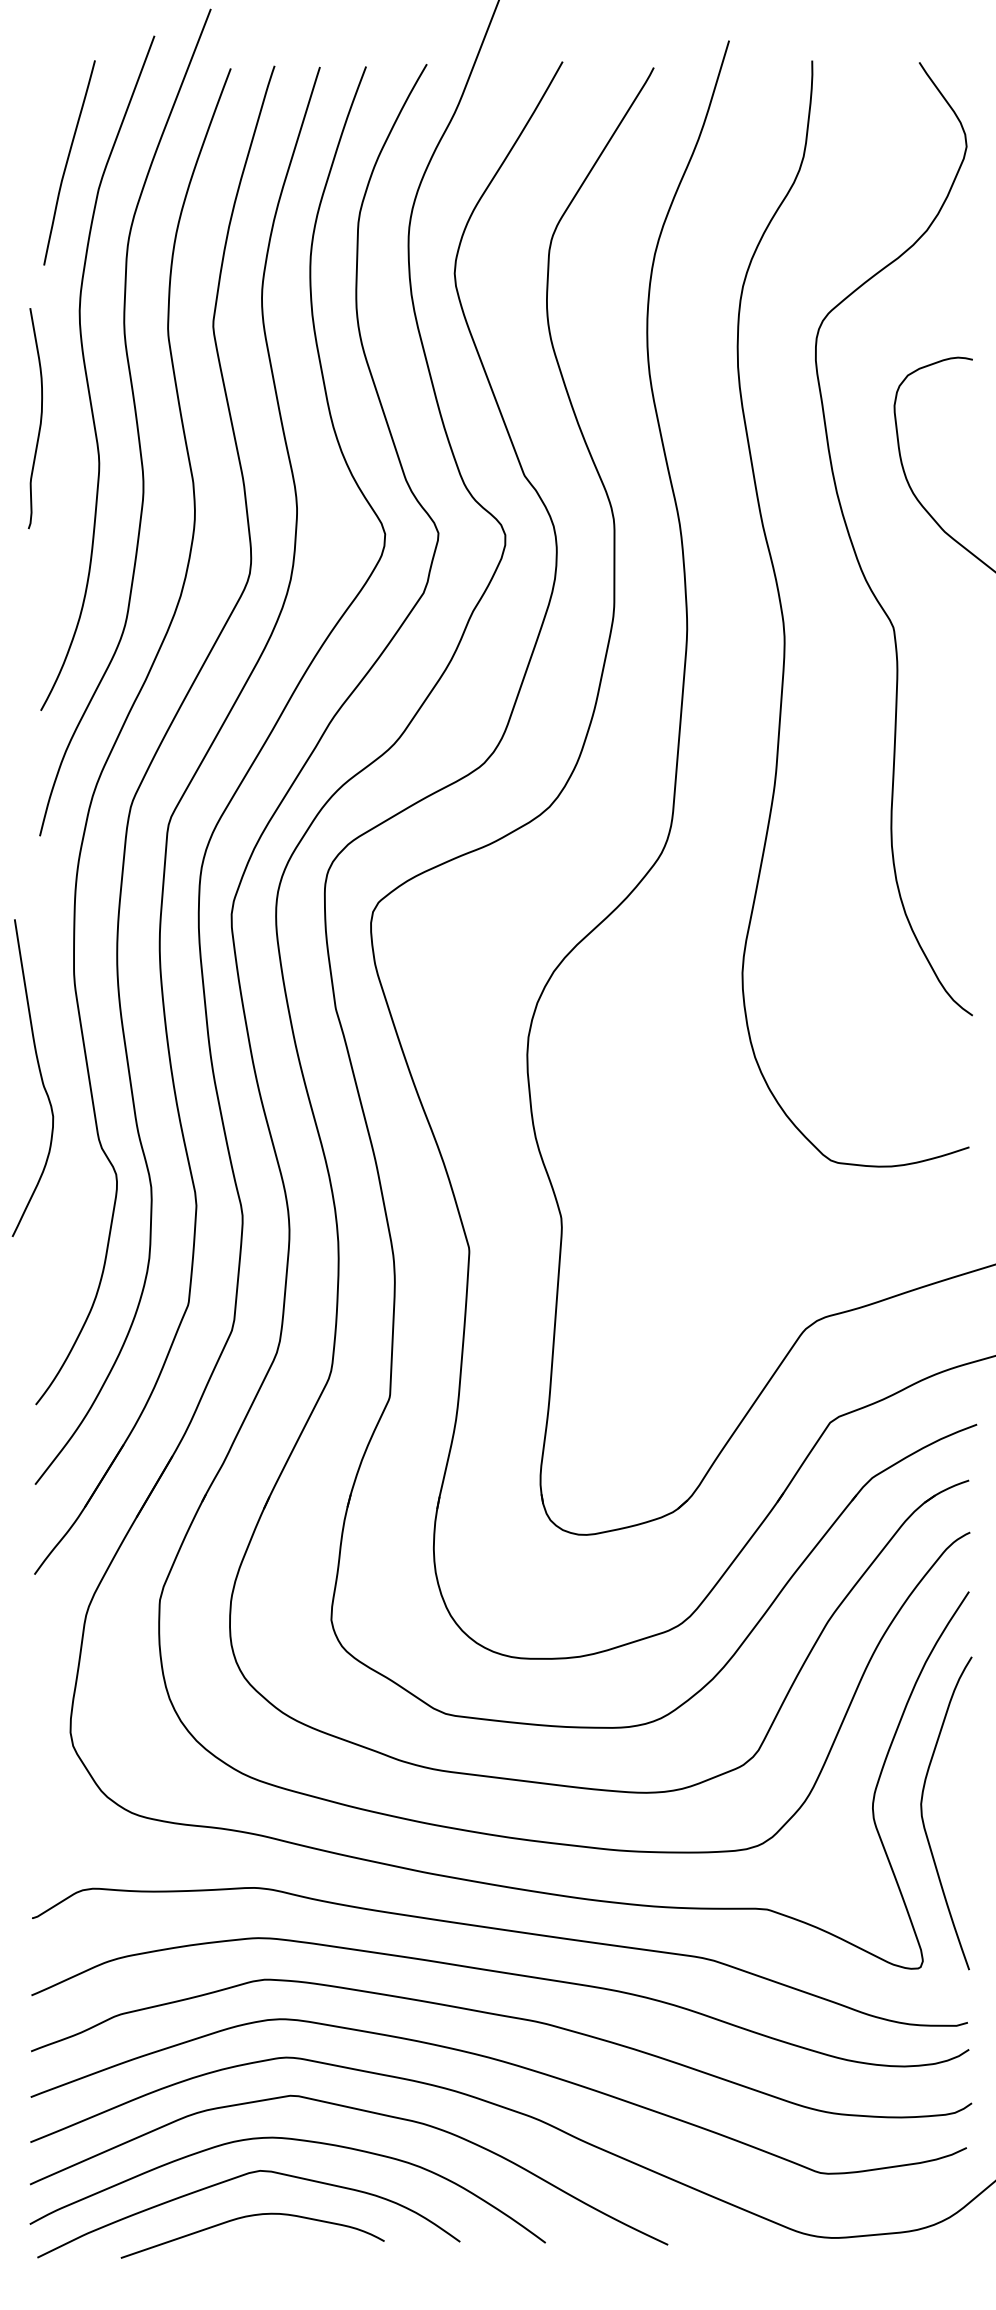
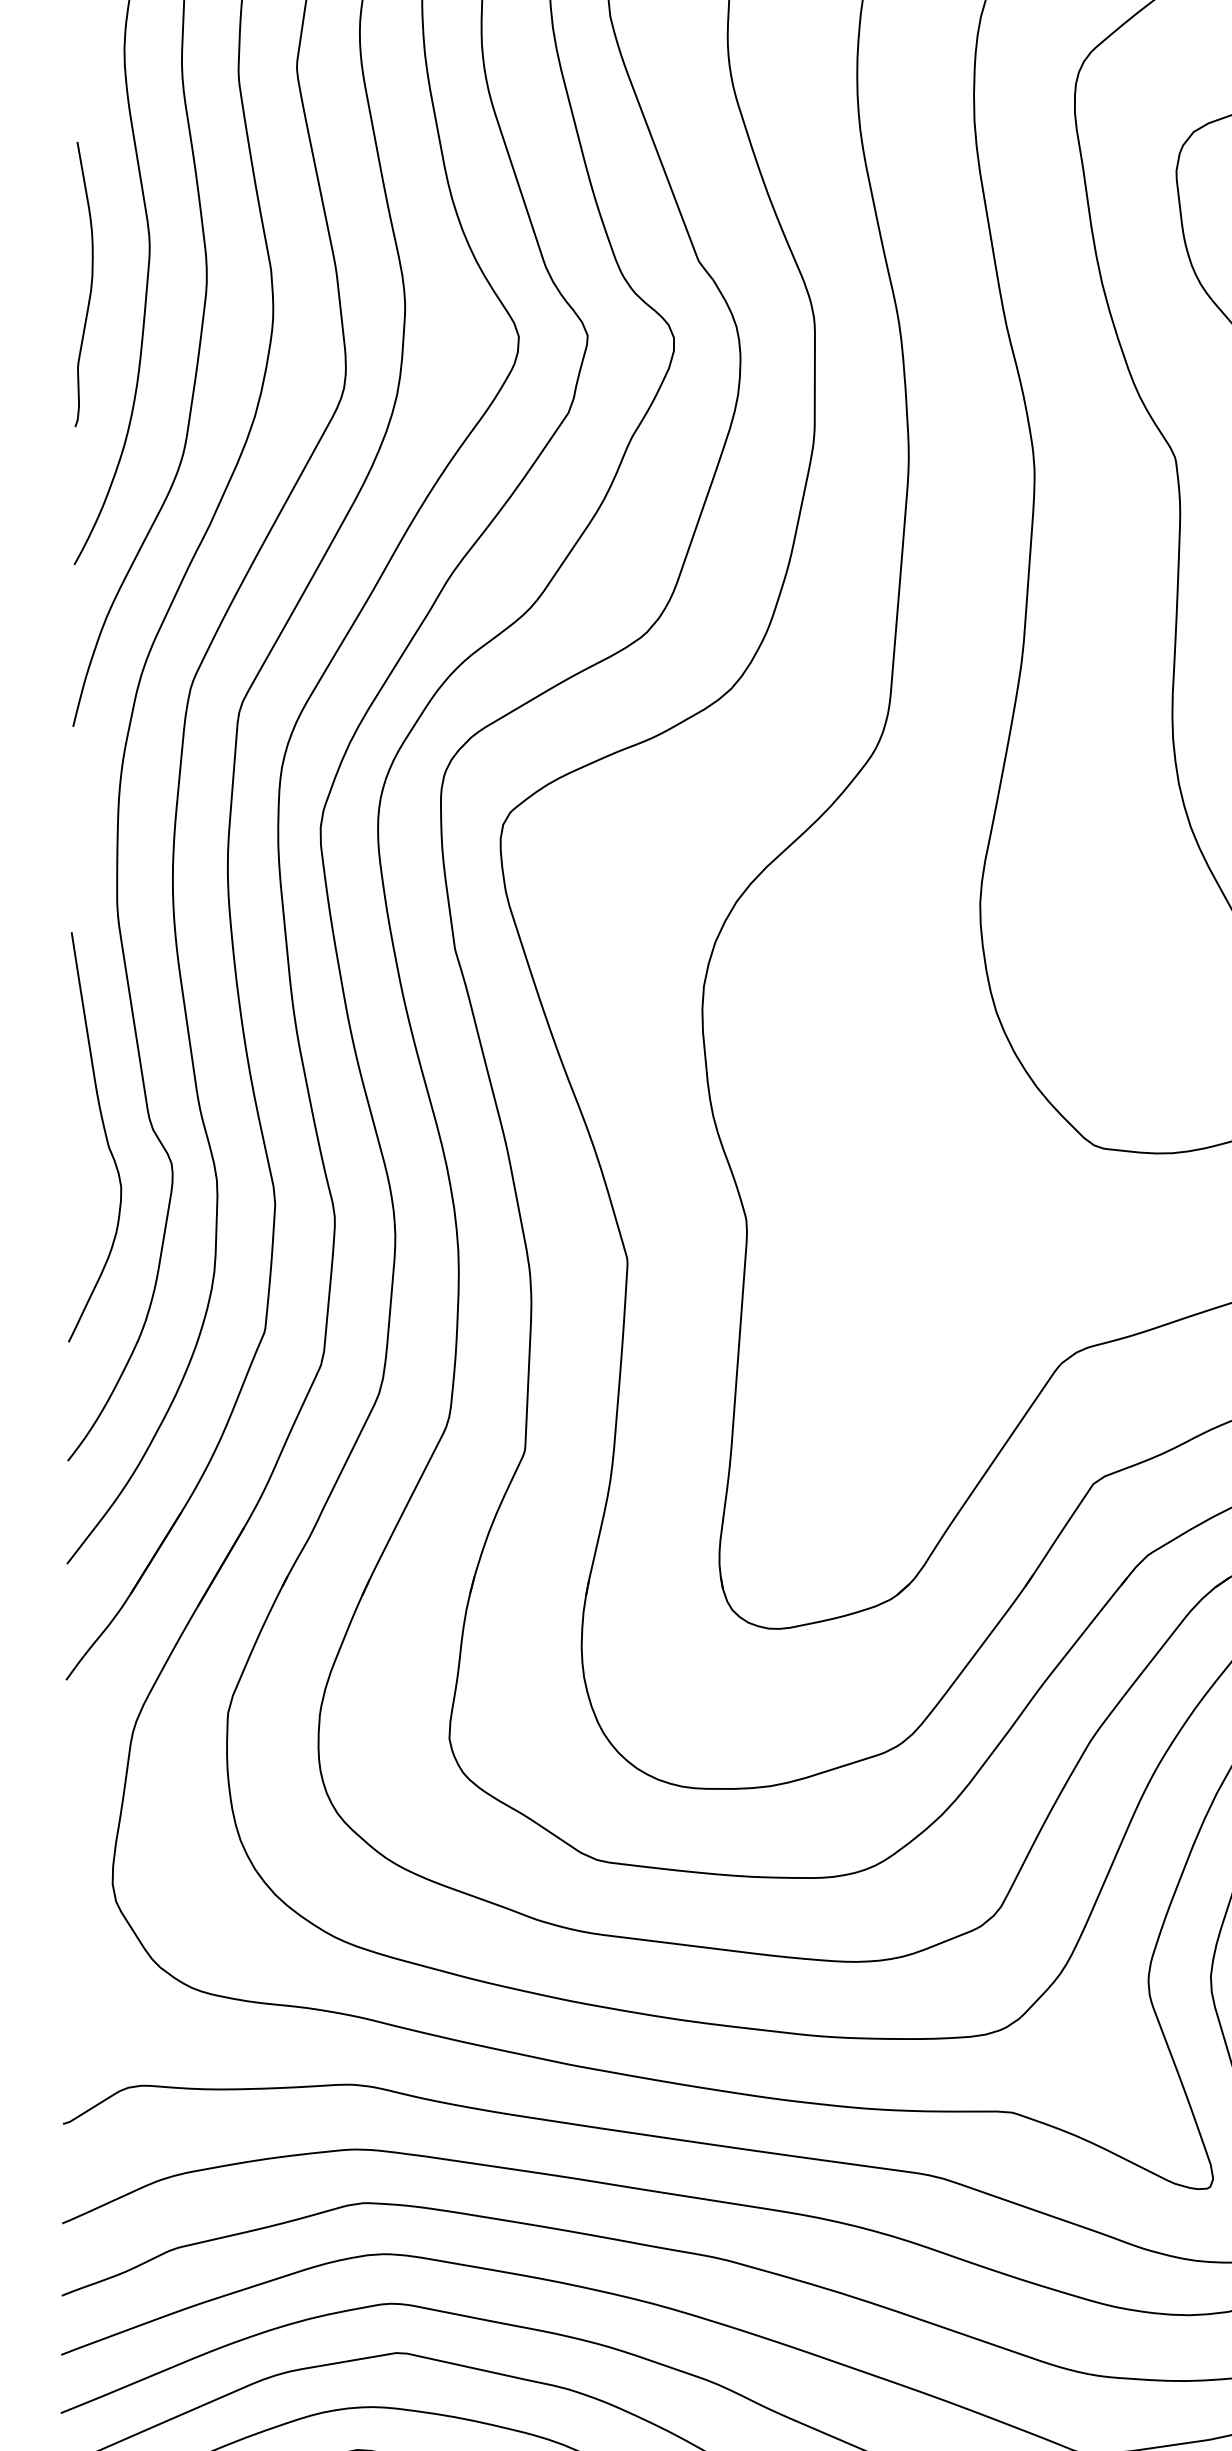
curve: (40, 418) -> (90, 284), moved
curve: (40, 1078) -> (104, 1137), moved

